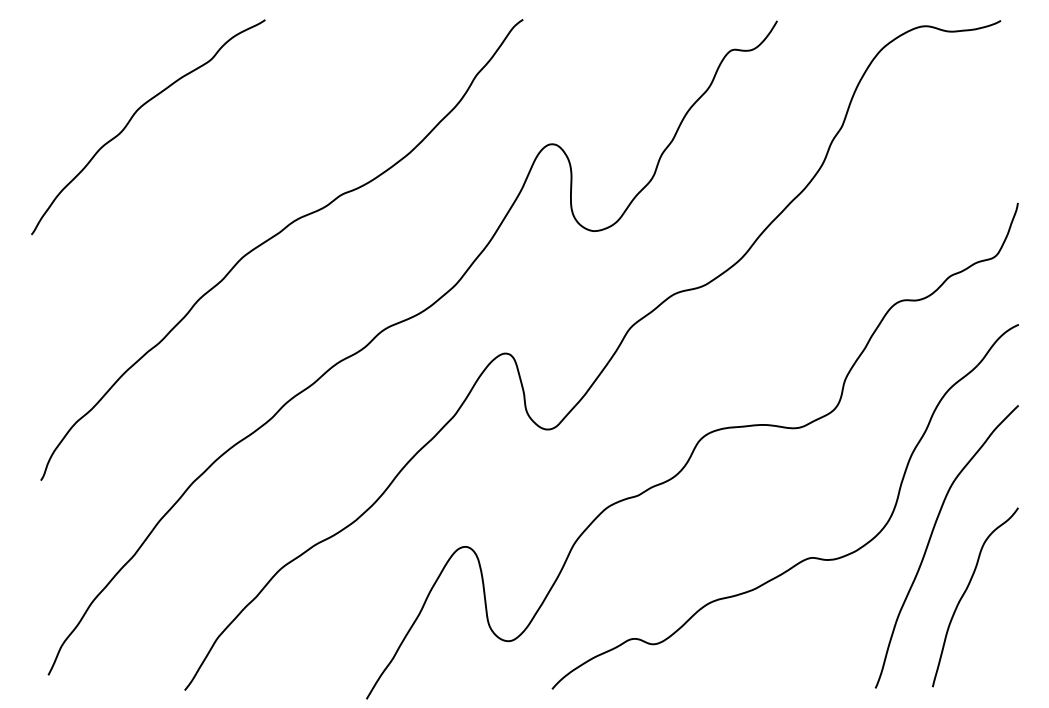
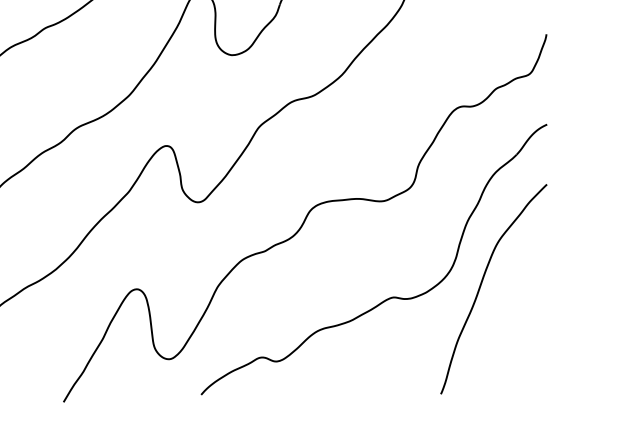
curve: (965, 593) -> (507, 323), removed

